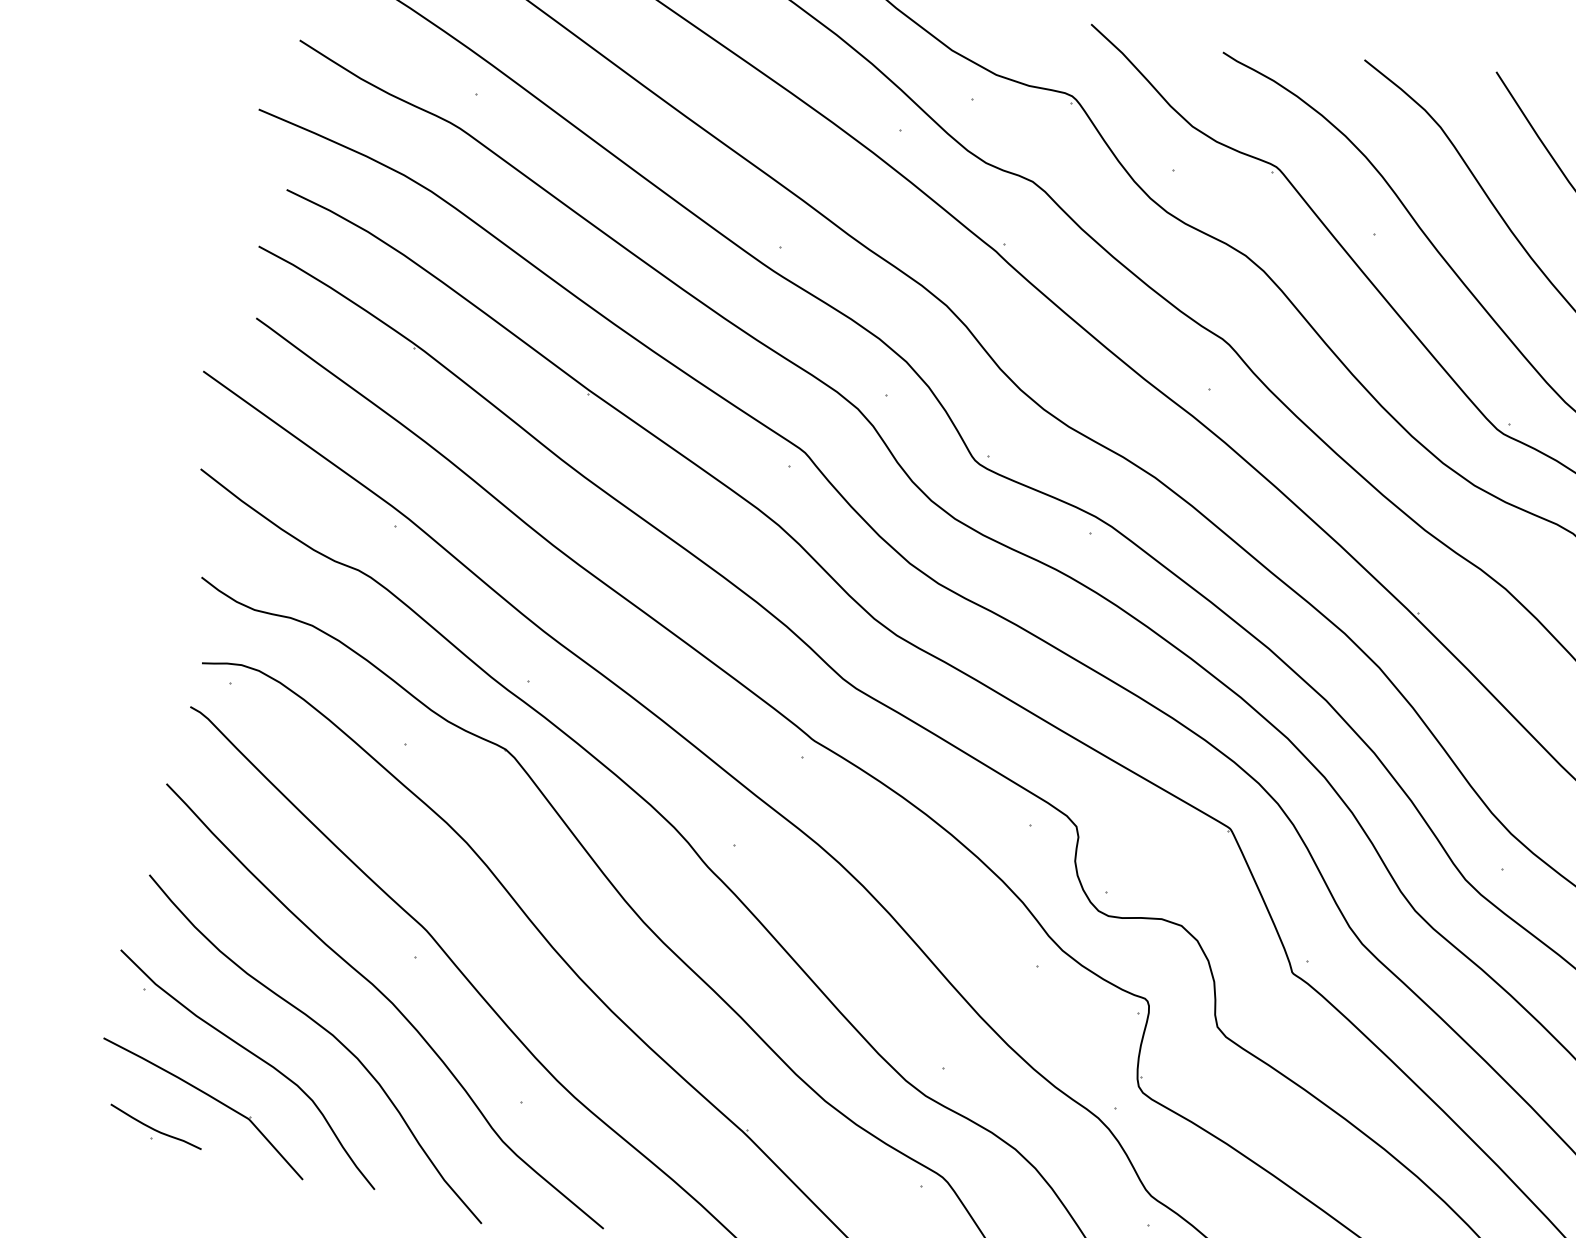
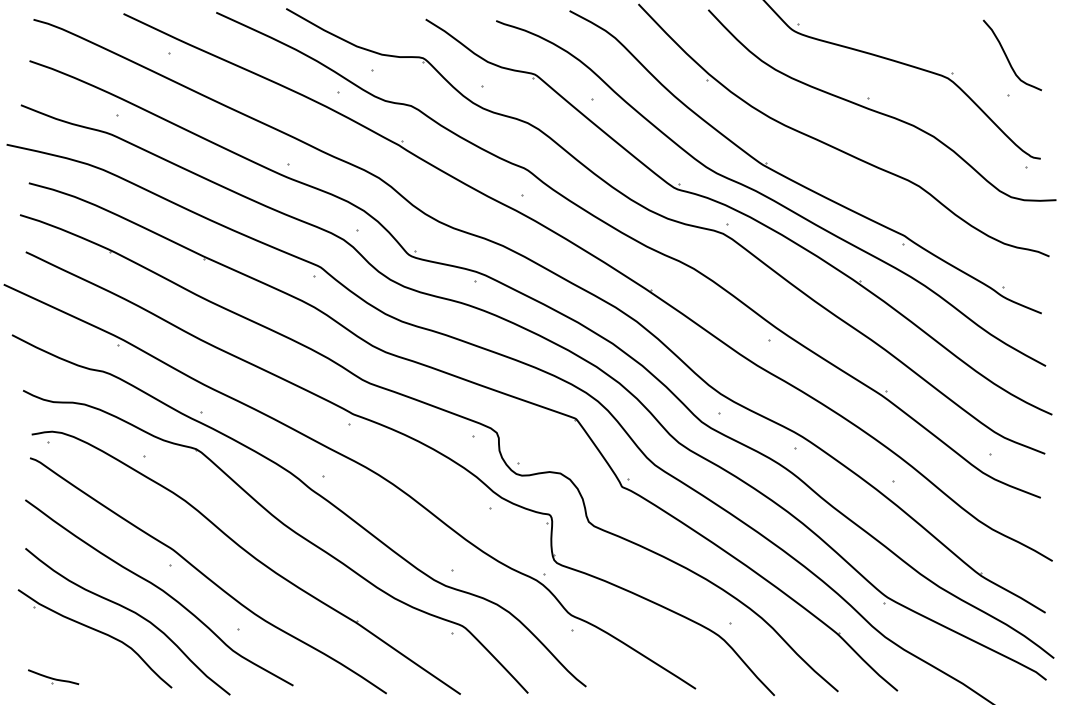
part: (209, 1098) -> (78, 657), removed

